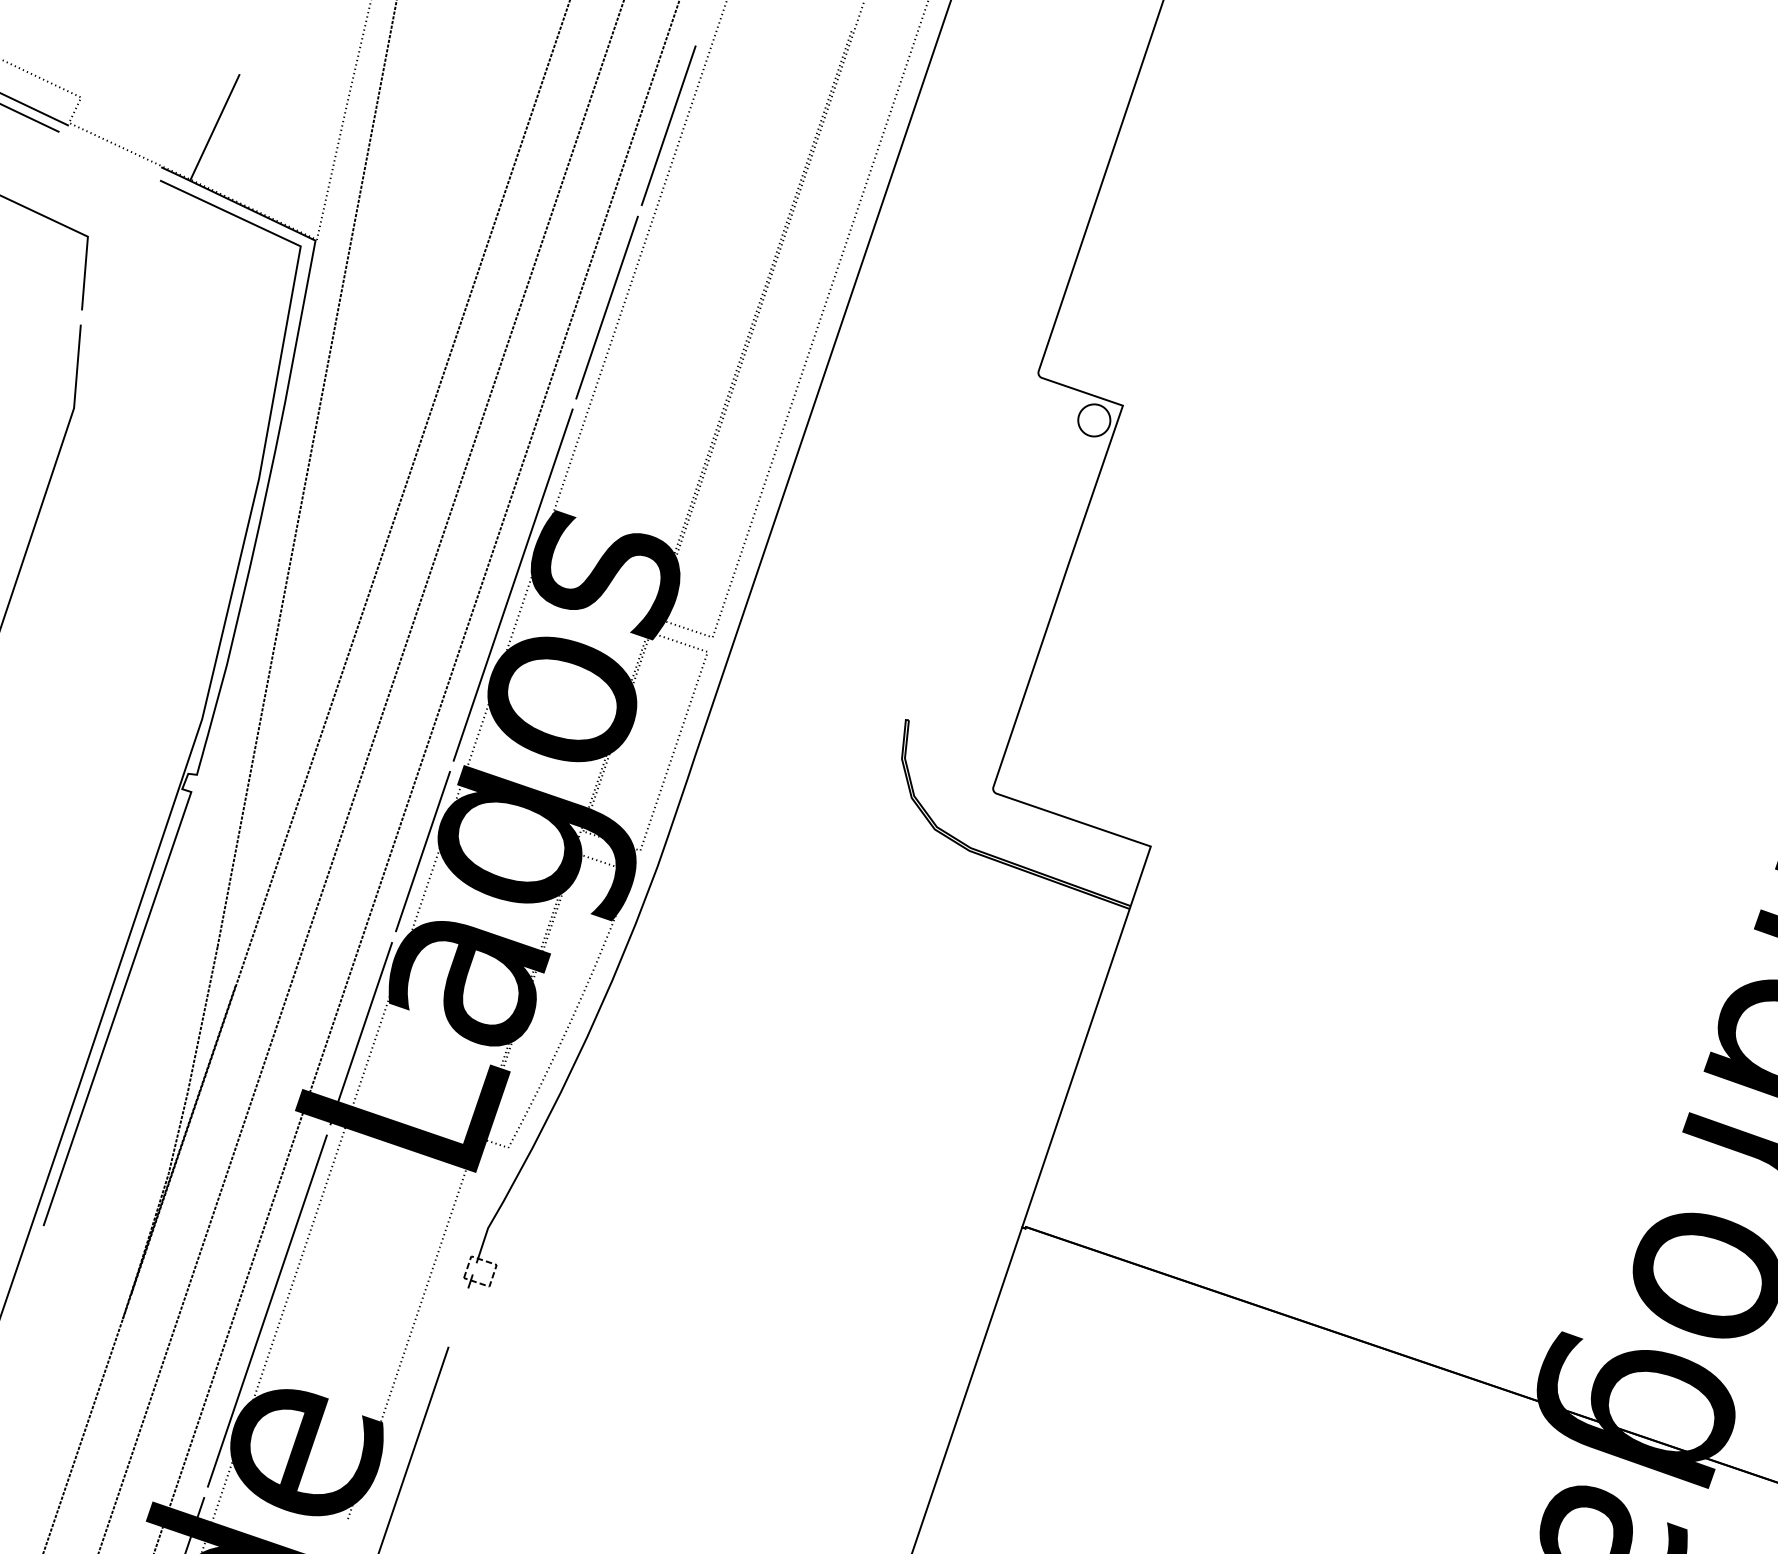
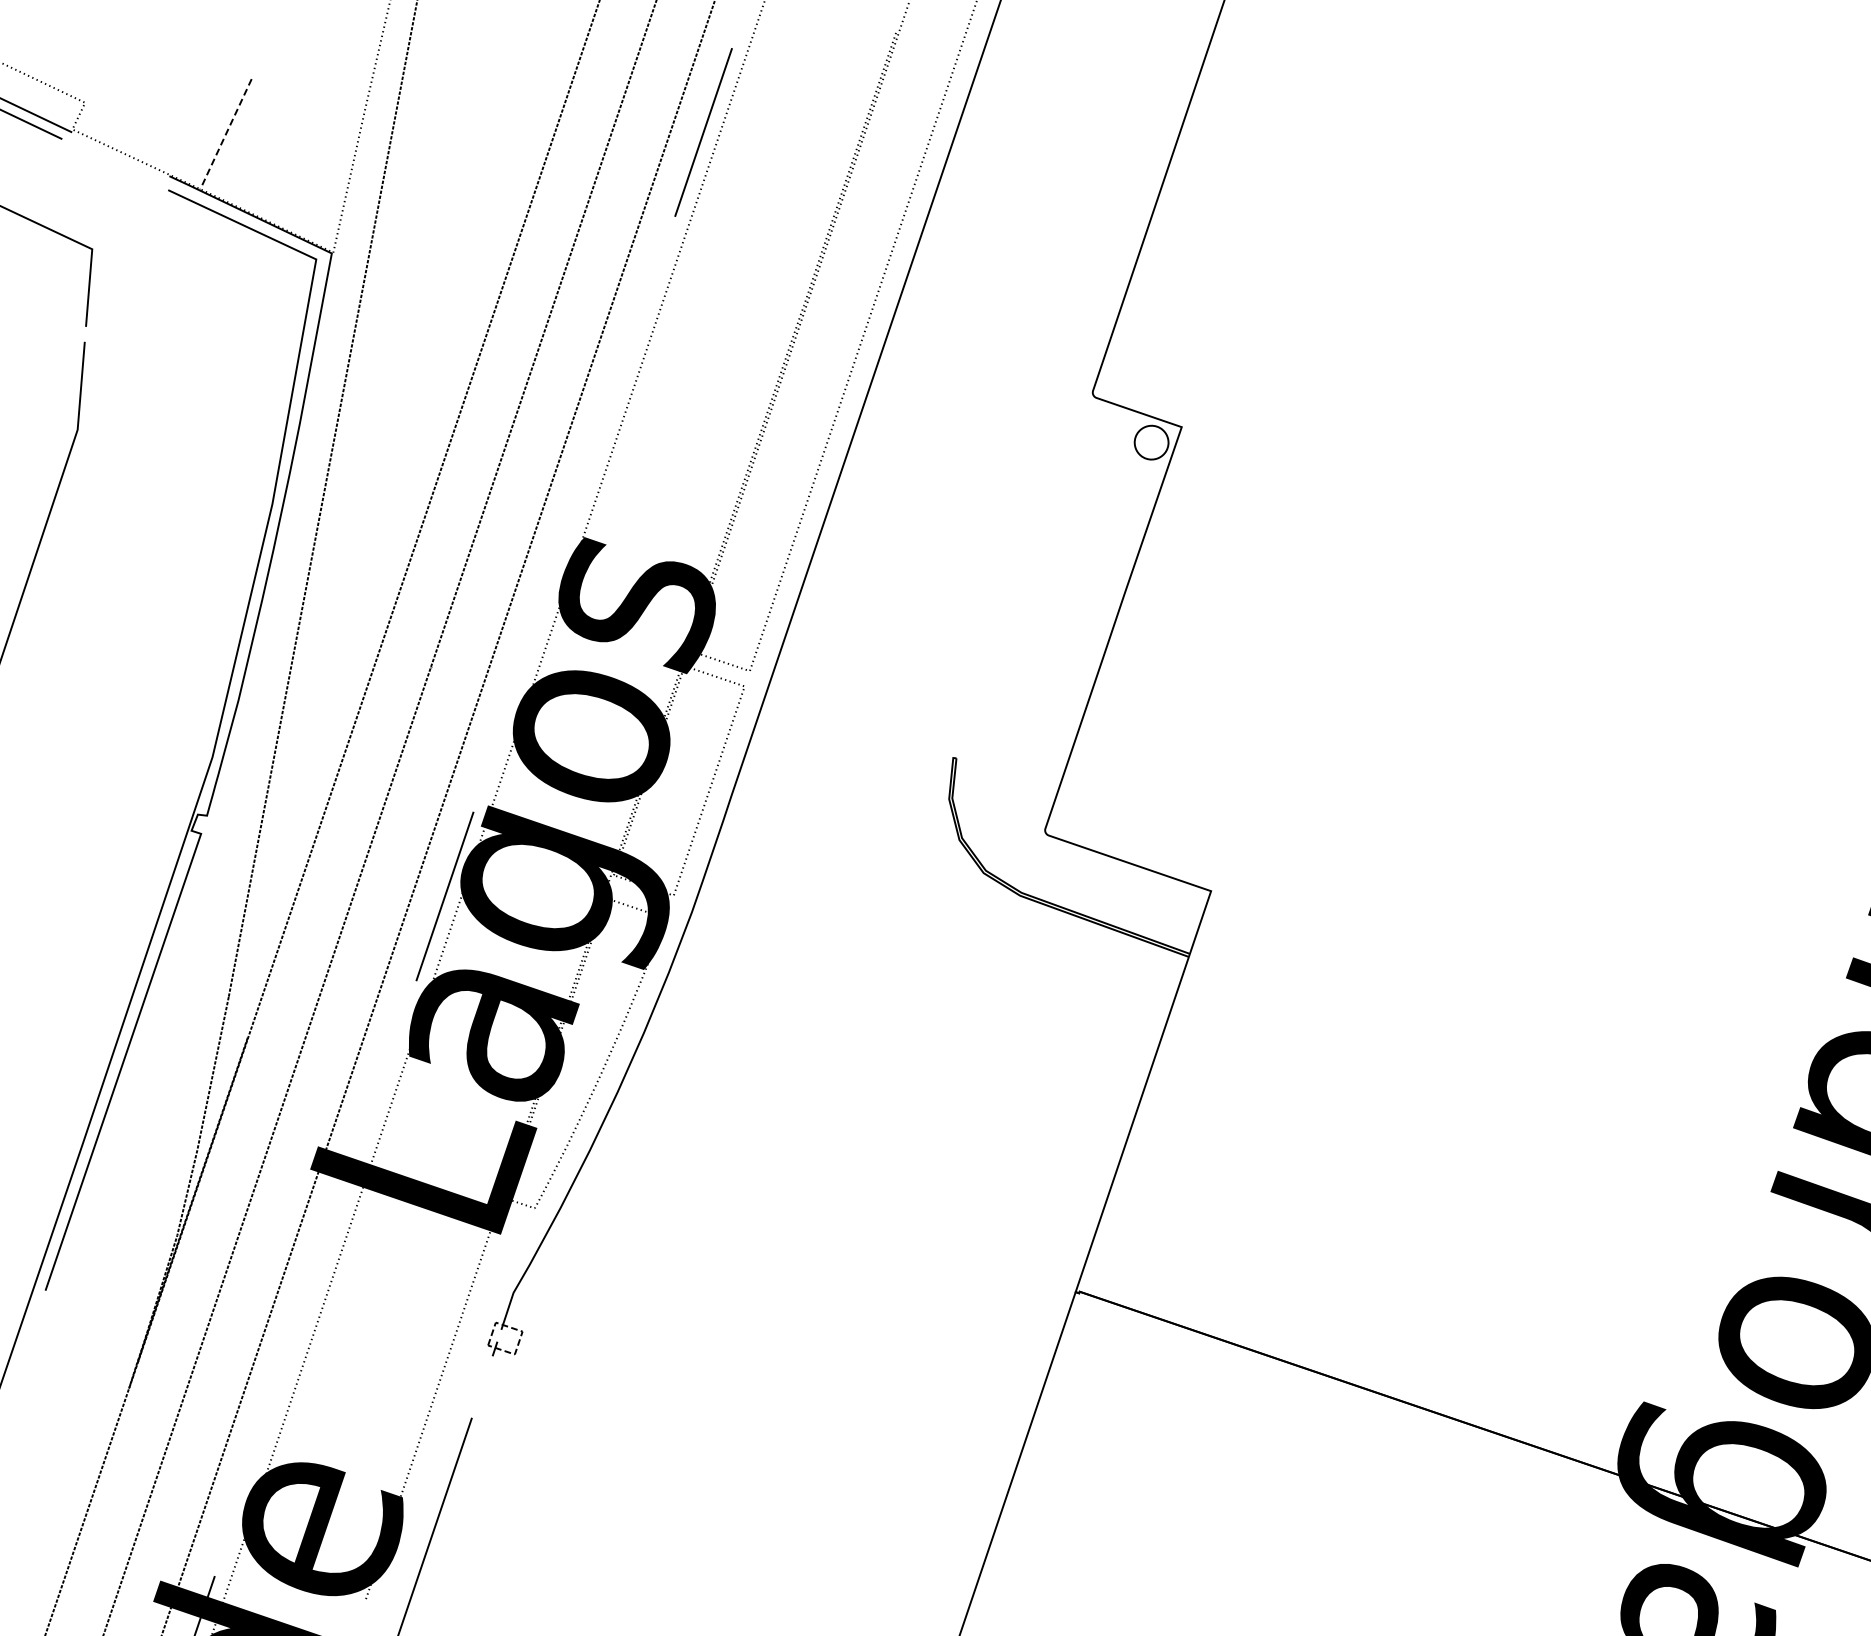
line: (215, 127) -> (226, 134), solid -> dashed
line: (606, 307) -> (638, 323), removed
line: (512, 584) -> (539, 615), removed
line: (360, 1033) -> (379, 1087), removed
line: (266, 1310) -> (280, 1379), removed

